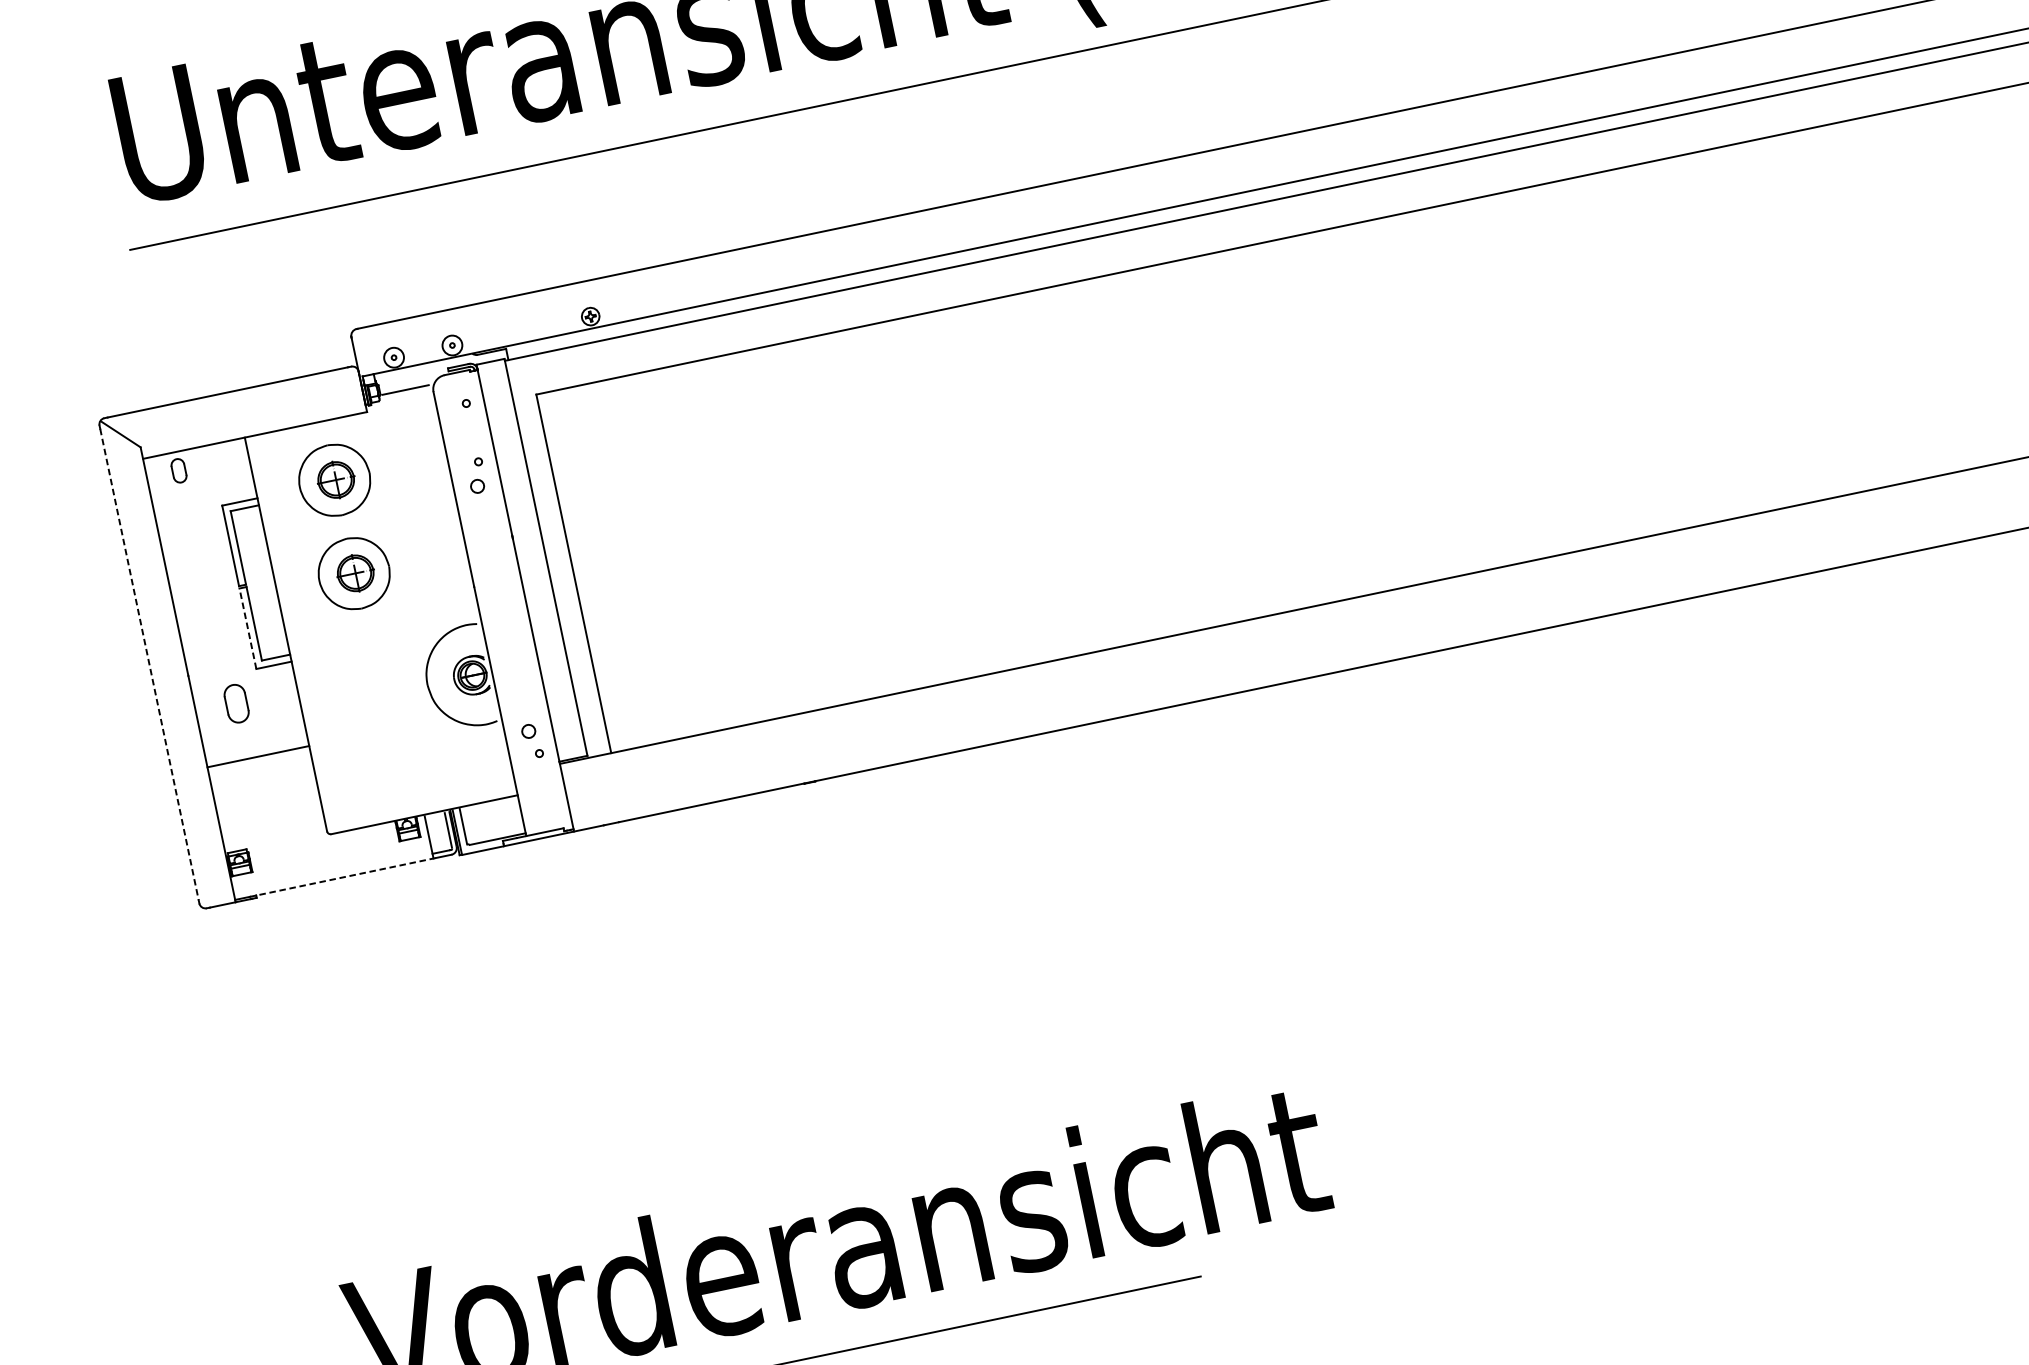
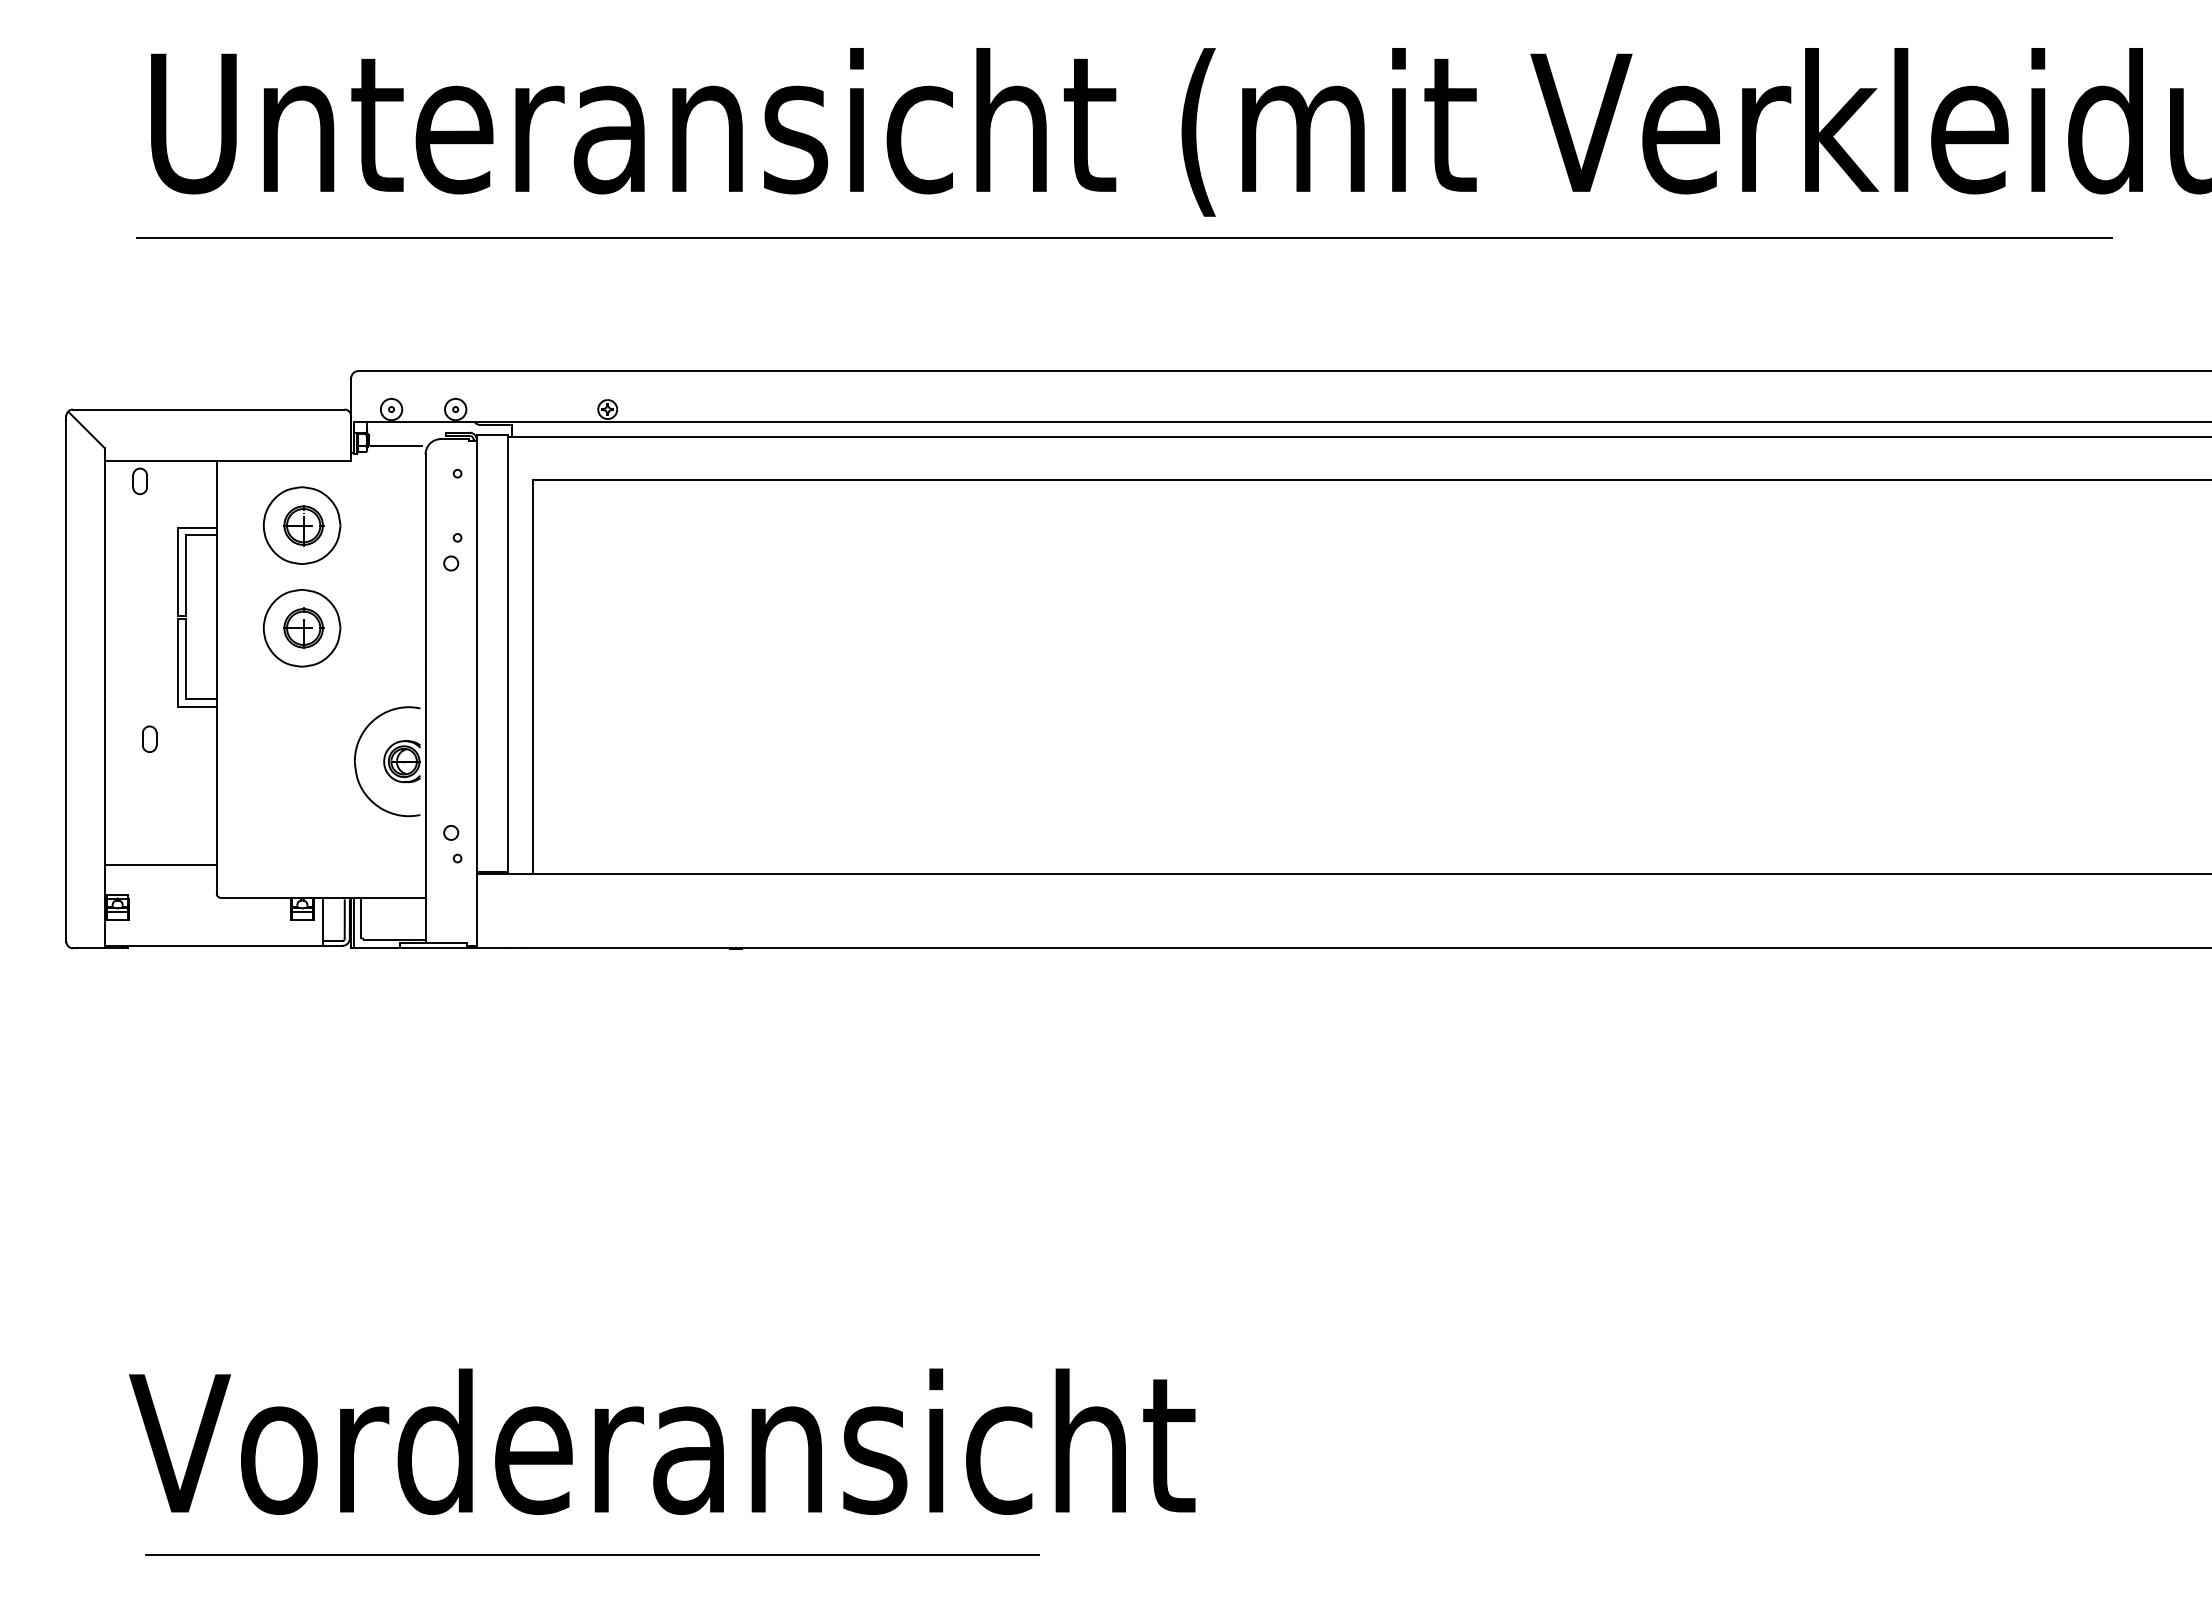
line: (247, 628) -> (177, 662), dashed -> solid
line: (149, 665) -> (66, 679), dashed -> solid
part: (236, 702) -> (149, 738), size x0.62
line: (258, 756) -> (160, 864), moved
line: (345, 876) -> (226, 945), dashed -> solid

